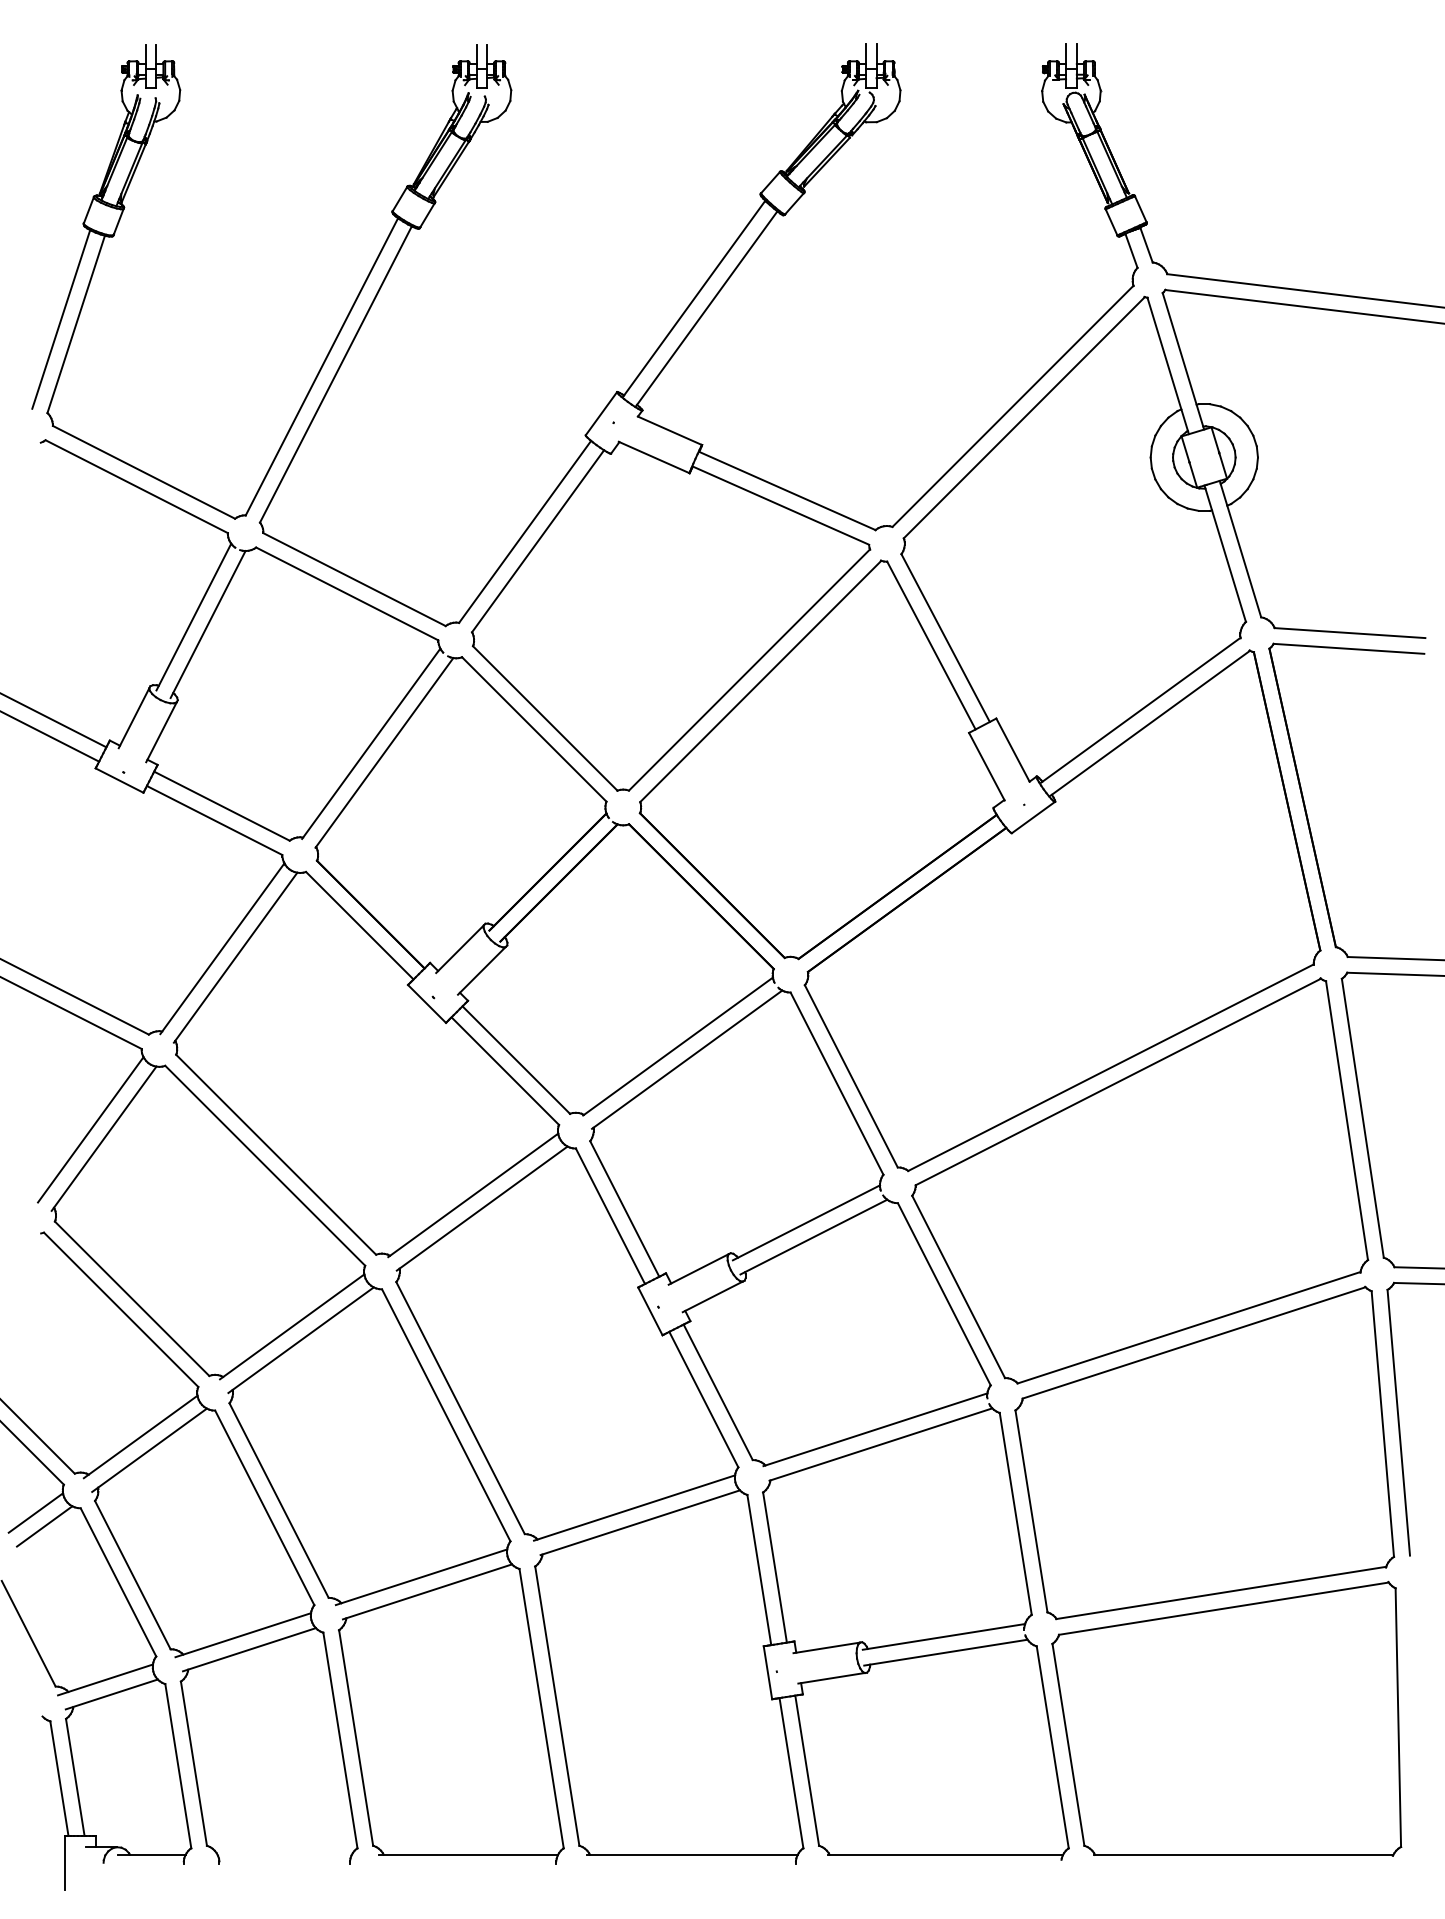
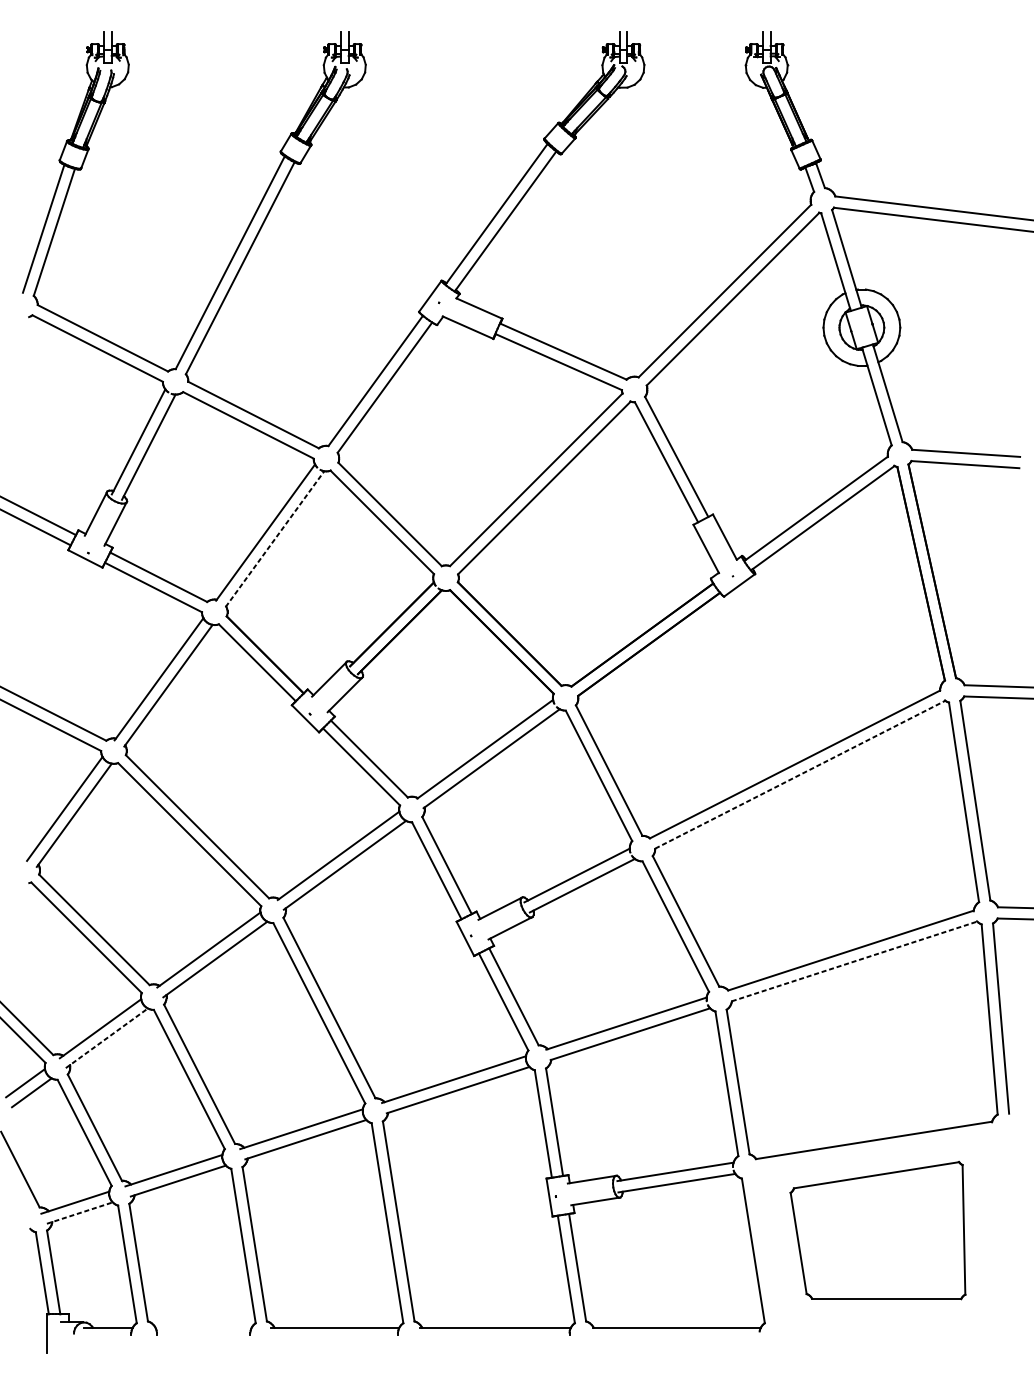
line: (384, 752) -> (275, 538), solid -> dashed
line: (1118, 1082) -> (800, 775), solid -> dashed
line: (1194, 1342) -> (854, 961), solid -> dashed
line: (149, 1450) -> (106, 1038), solid -> dashed
line: (112, 1694) -> (80, 1213), solid -> dashed
part: (1226, 1718) -> (877, 1230), size x0.7

